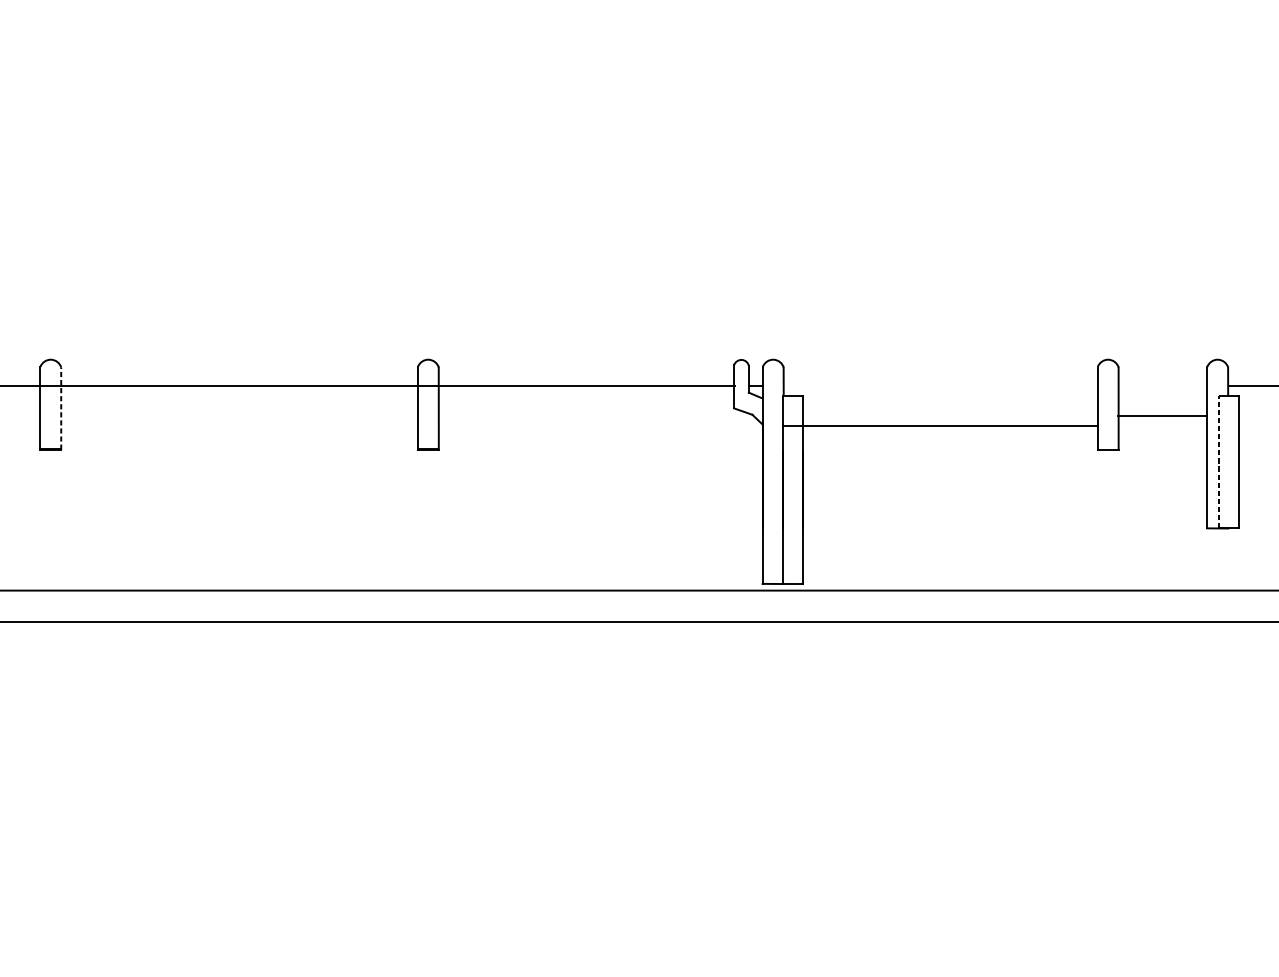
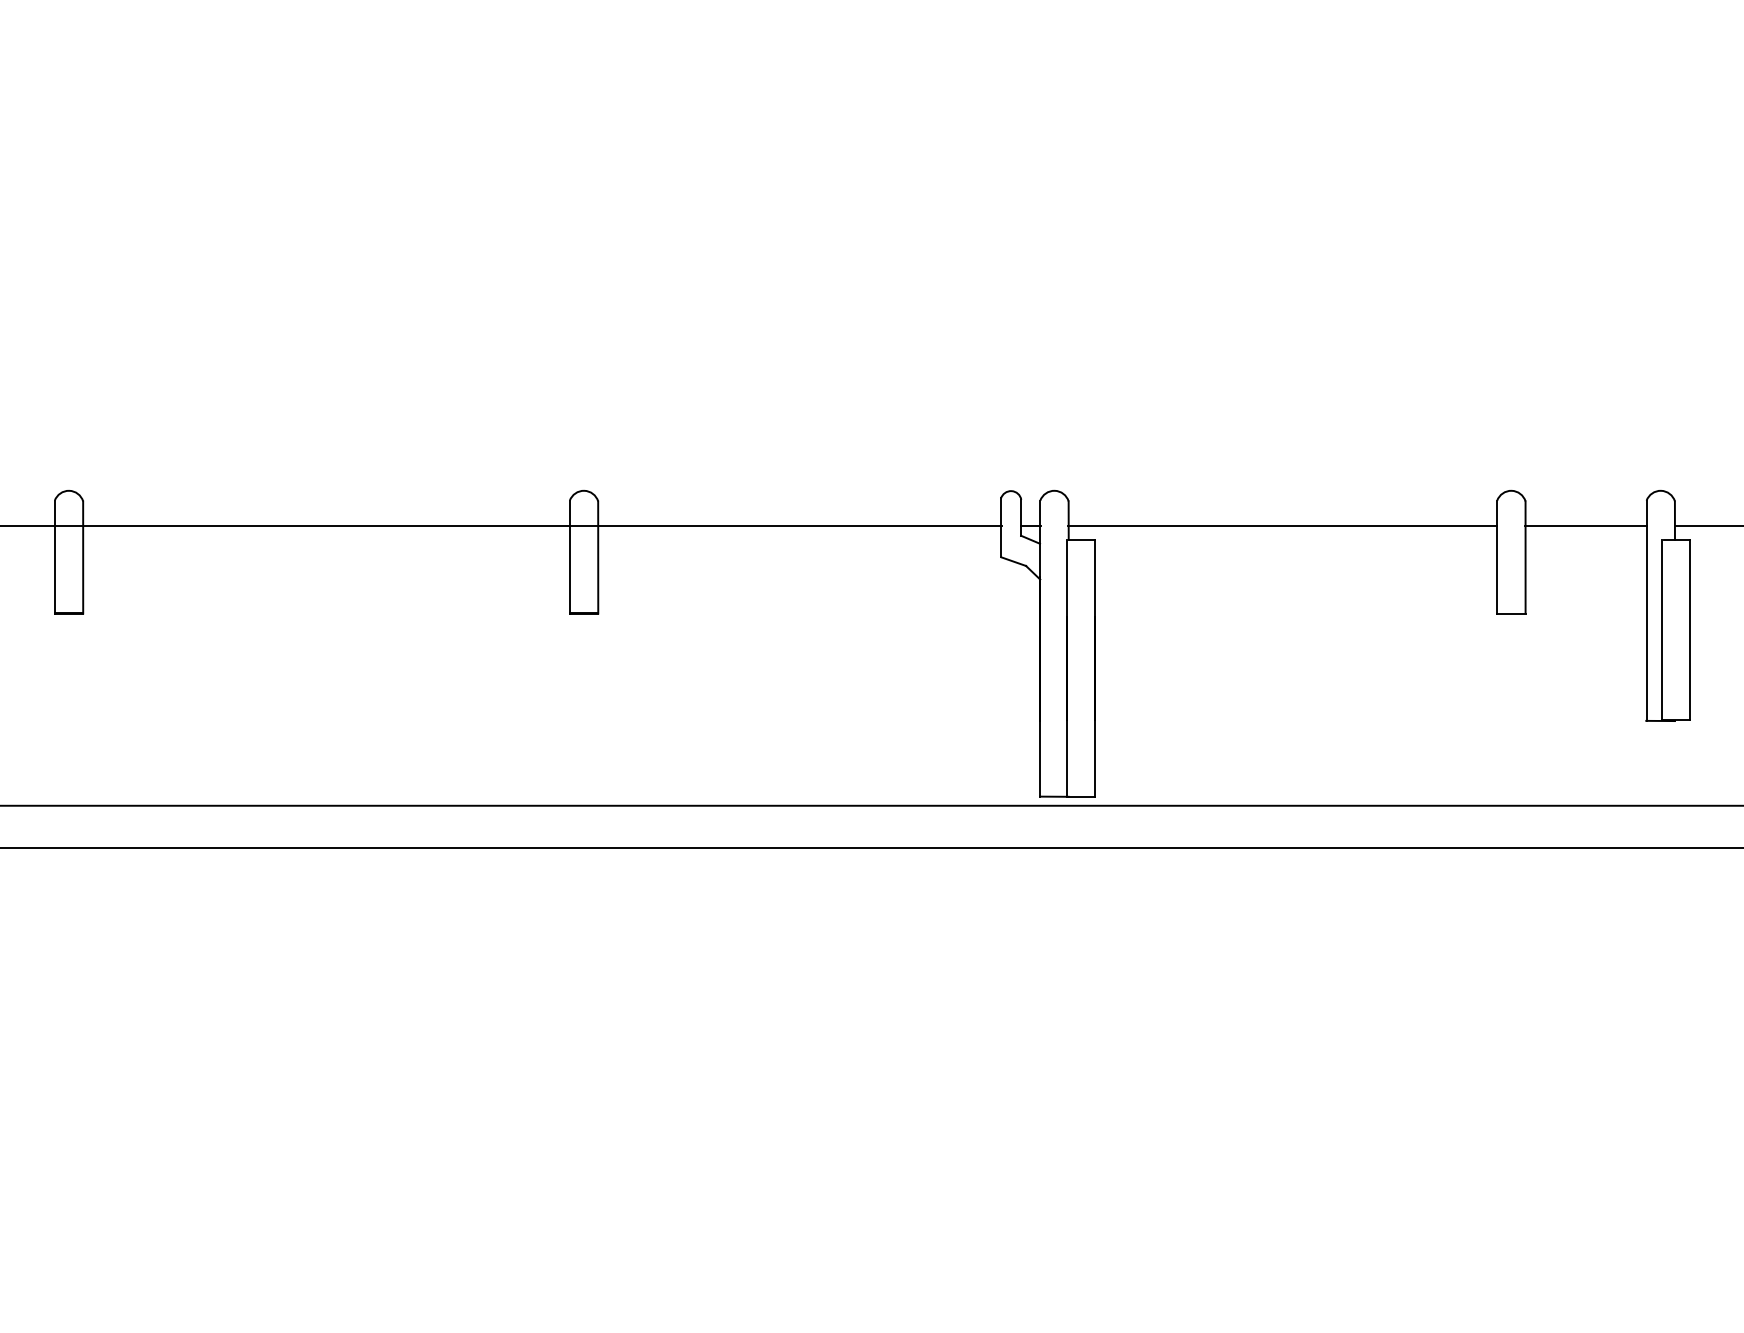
line: (61, 407) -> (83, 556), dashed -> solid
line: (1162, 415) -> (1585, 526), moved
line: (939, 426) -> (1281, 526), moved
line: (1219, 461) -> (1662, 629), dashed -> solid

